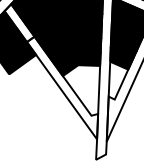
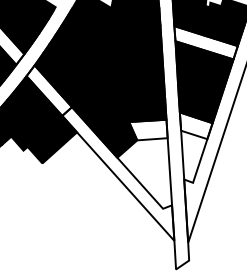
fill: (87, 58) -> (148, 129), removed
fill: (120, 59) -> (195, 125), removed

